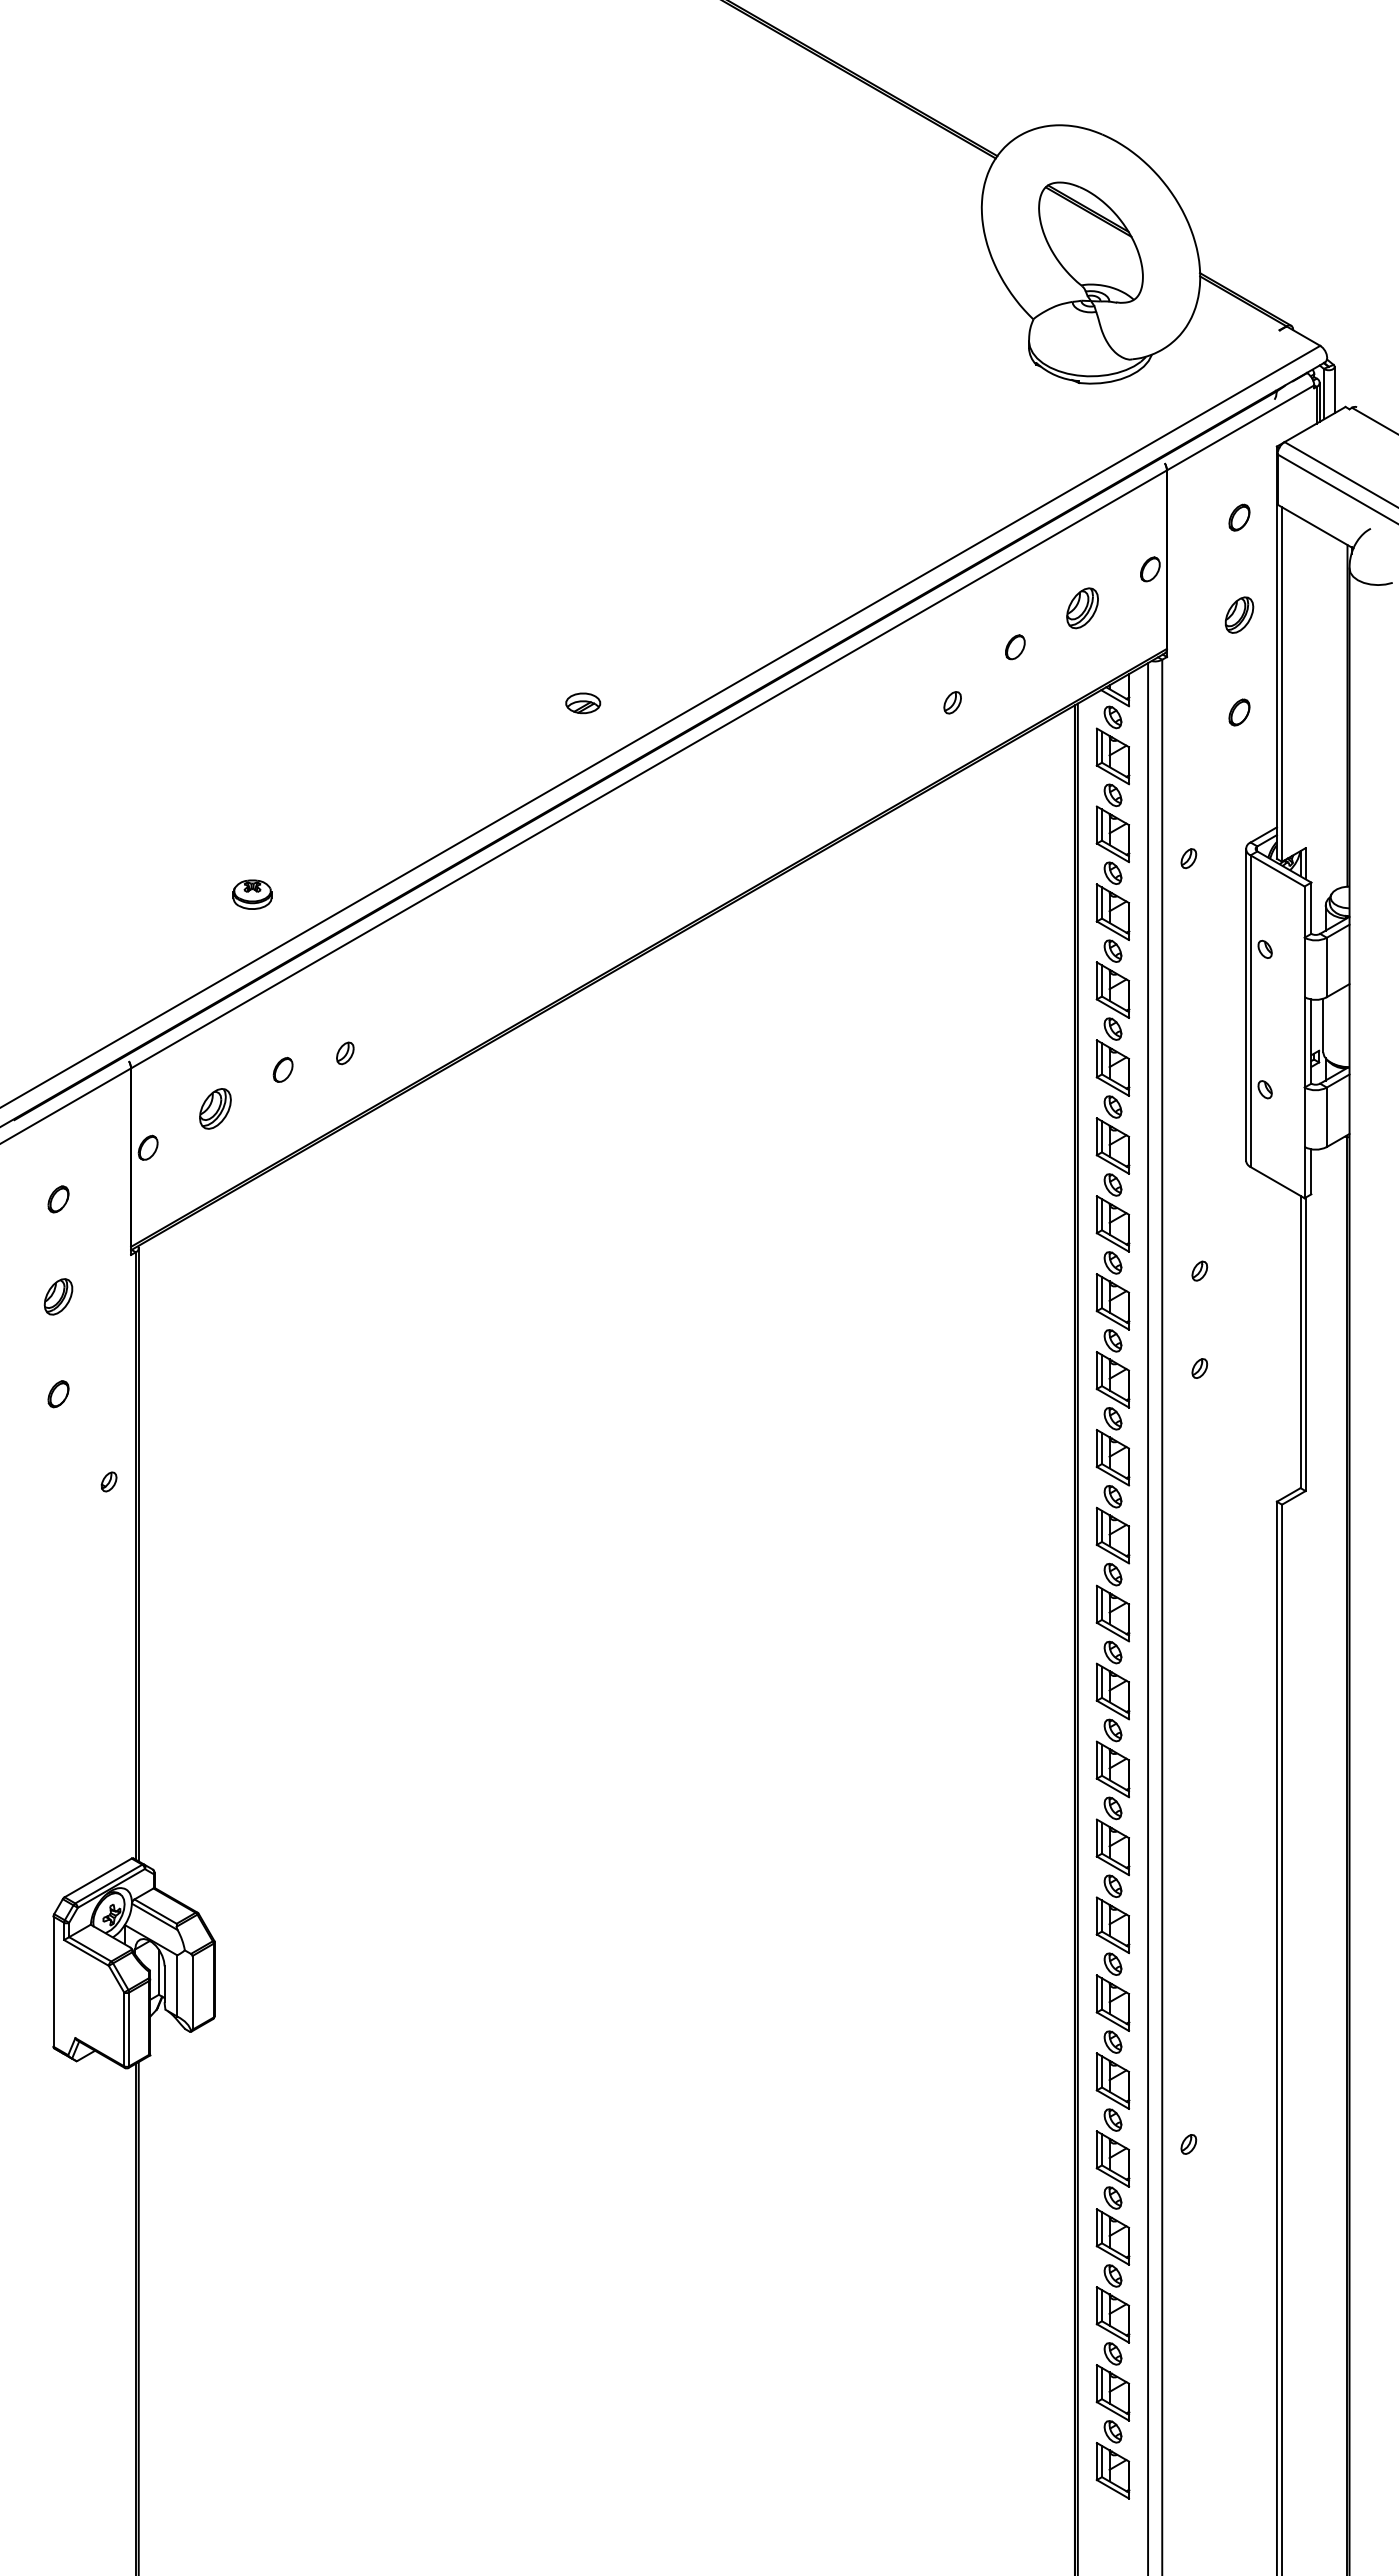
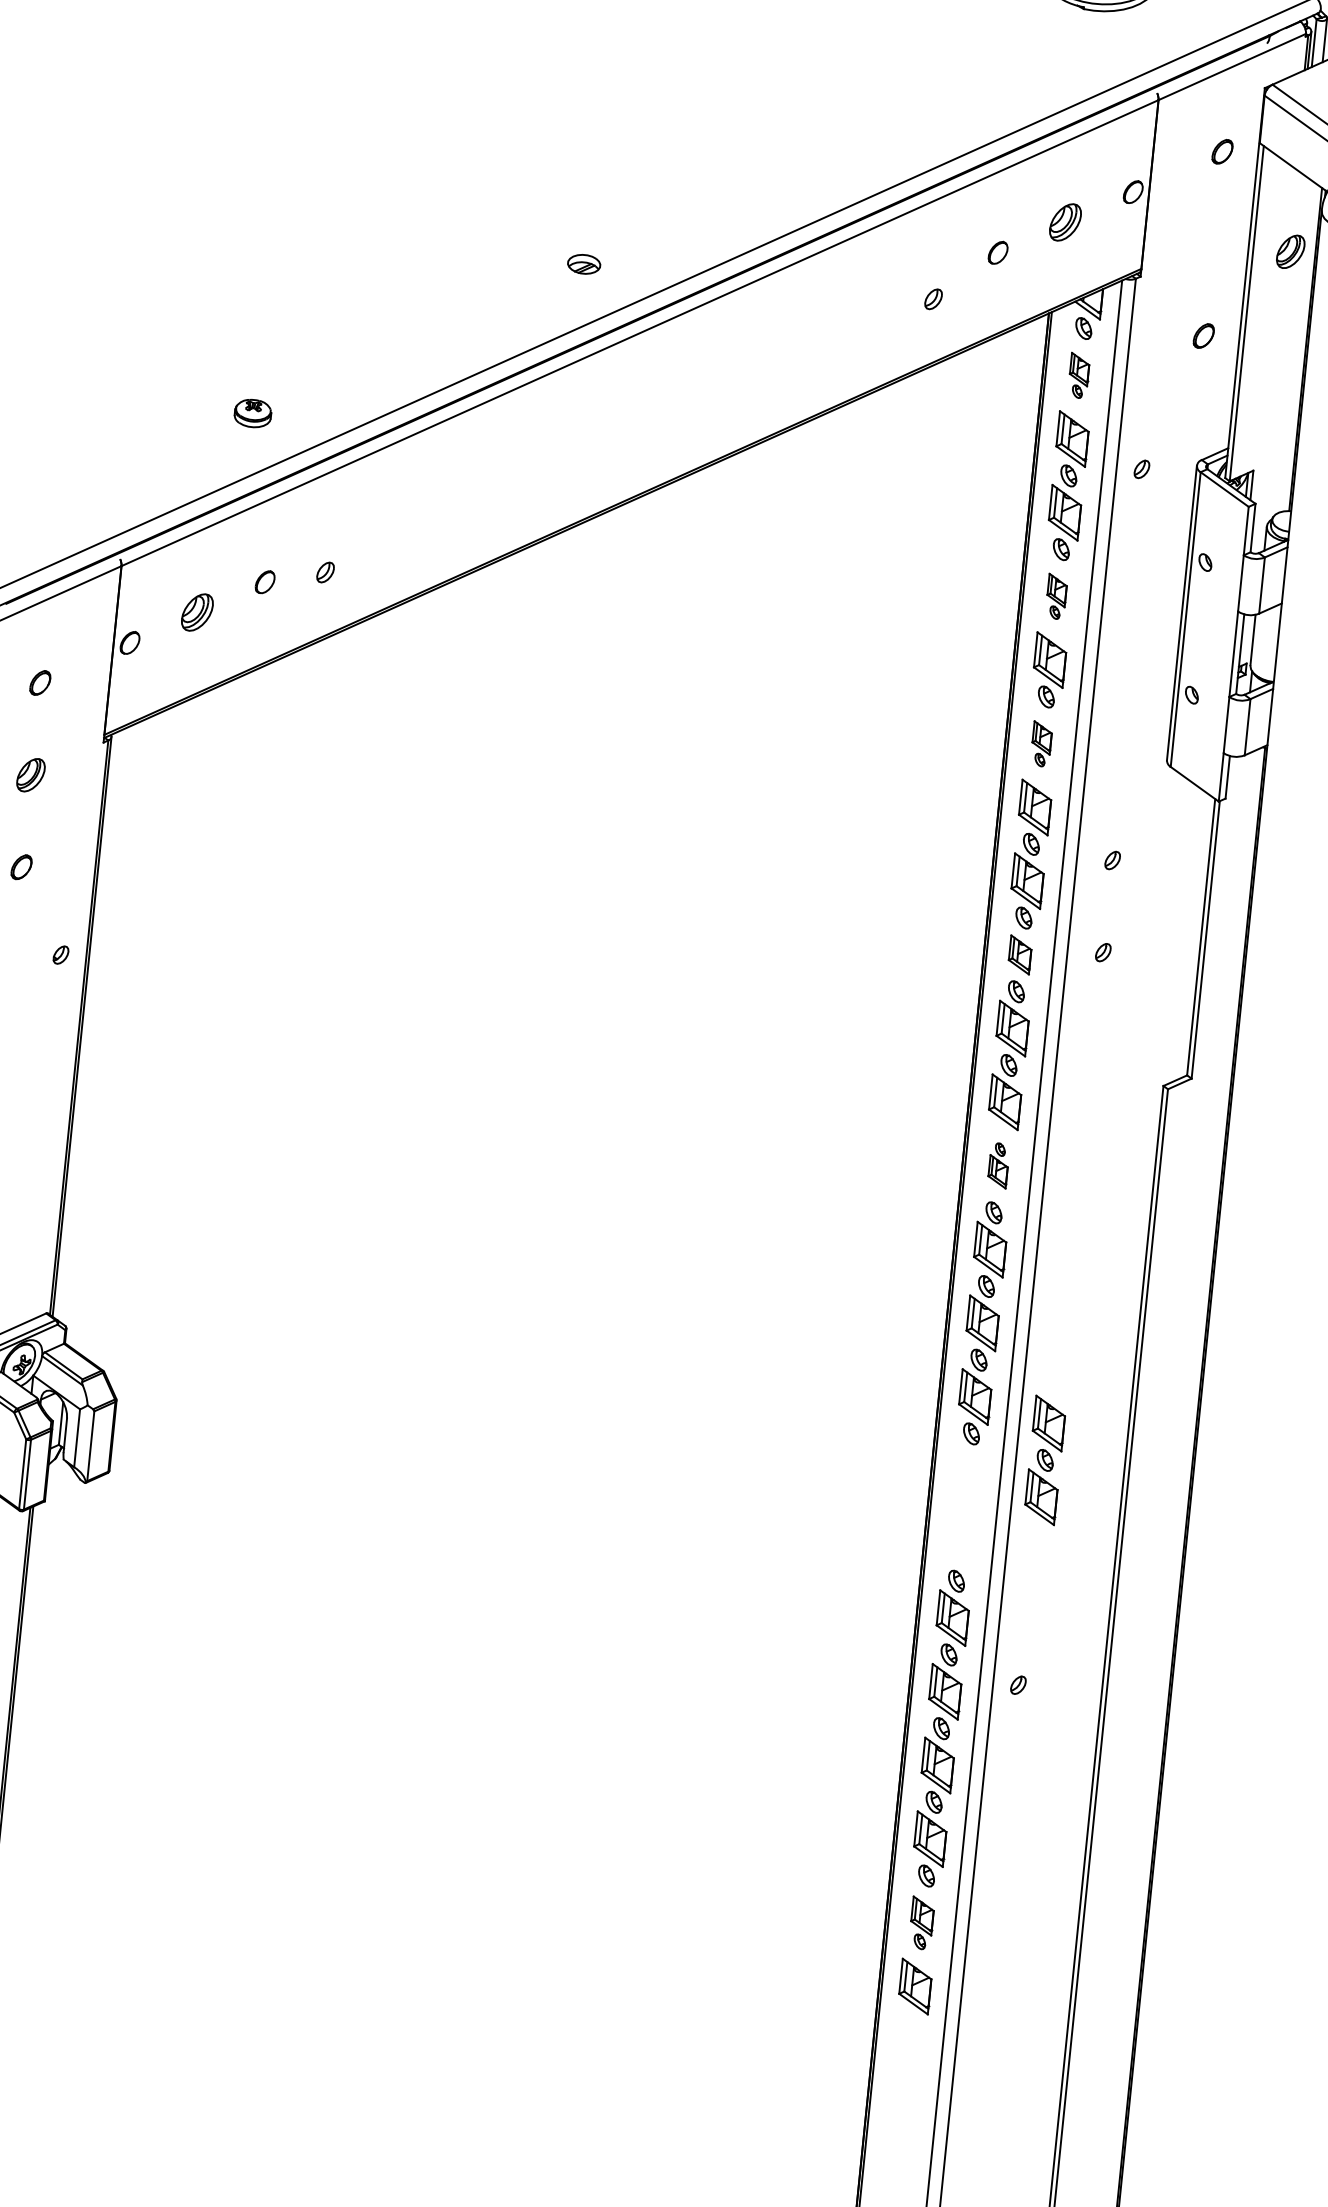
part: (1239, 614) -> (1290, 251), moved
part: (1112, 767) -> (1078, 375), size x0.6
part: (1112, 1000) -> (1056, 596), size x0.6
part: (1112, 1156) -> (1041, 743), size x0.6
part: (1112, 1379) -> (1019, 954), size x0.7
part: (1112, 1602) -> (998, 1165), size x0.6
part: (1112, 1963) -> (1044, 1459), moved
part: (1112, 2403) -> (921, 1922), size x0.7

